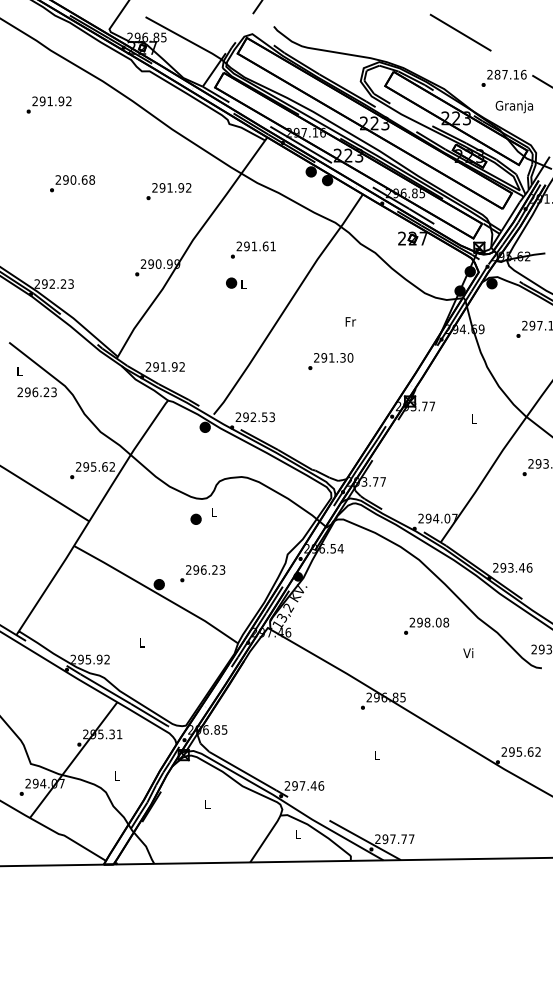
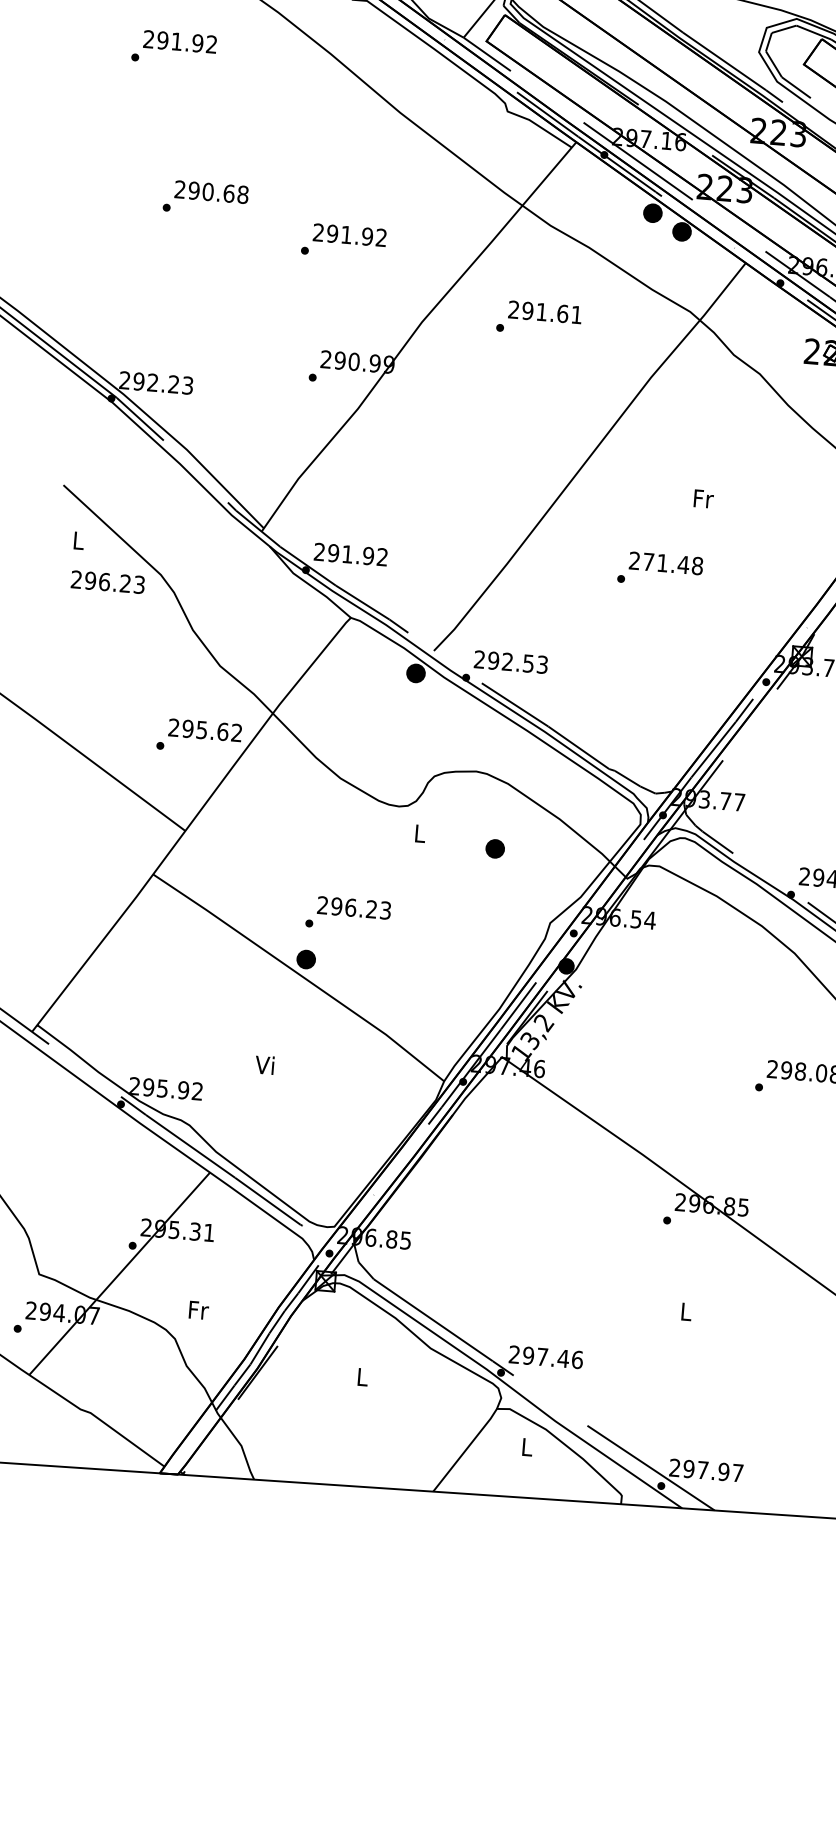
text: (168, 191) -> (343, 241), moved
text: (253, 249) -> (539, 317), moved
part: (236, 282) -> (496, 408), removed
text: (337, 357) -> (673, 563), 291.30 -> 271.48
part: (195, 518) -> (494, 847), moved
text: (202, 573) -> (347, 913), moved
text: (141, 642) -> (264, 1064), L -> Vi
text: (117, 775) -> (199, 1309), L -> Fr
text: (404, 839) -> (724, 1472), 297.77 -> 297.97

